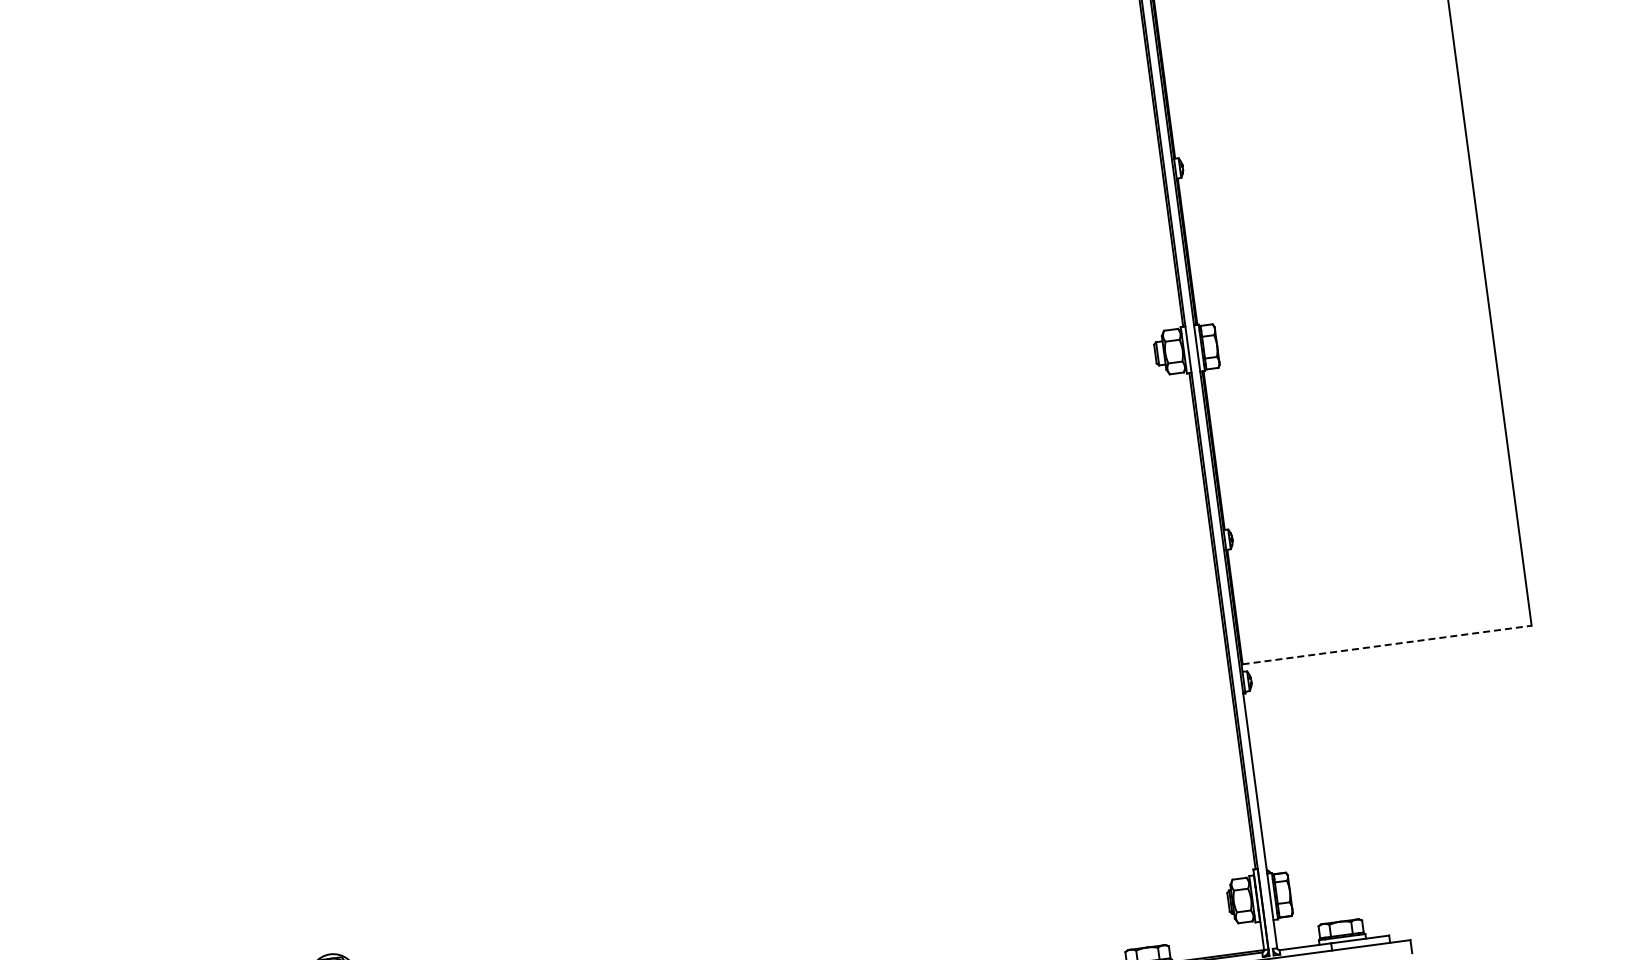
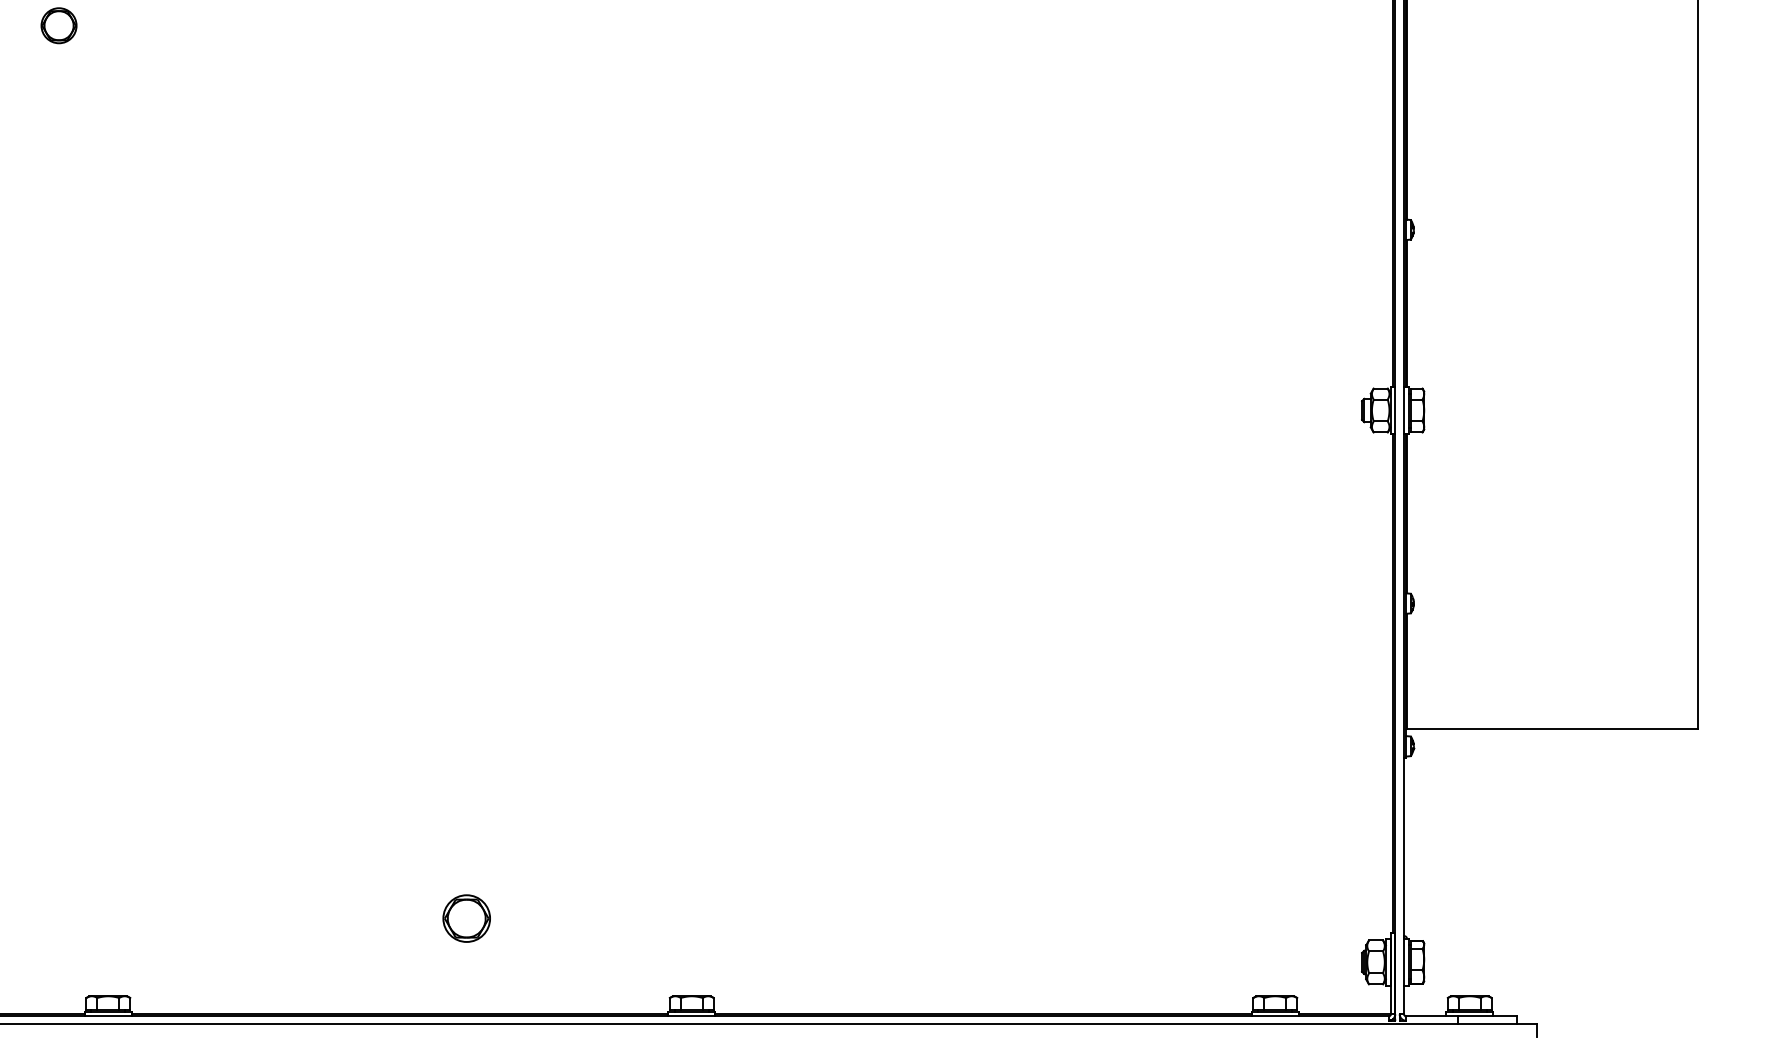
line: (1387, 644) -> (1553, 728), dashed -> solid

